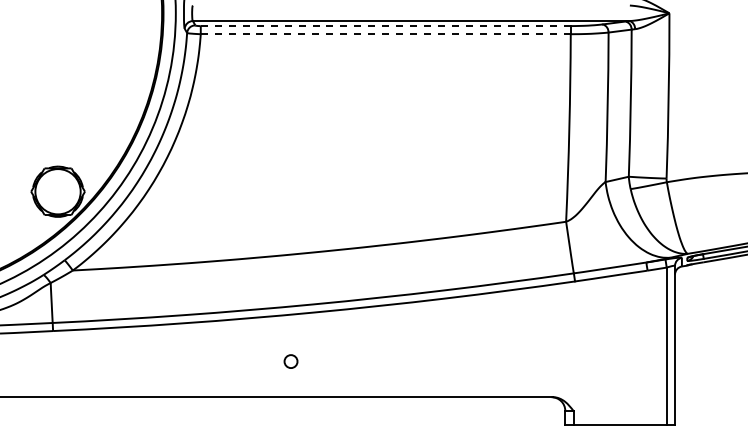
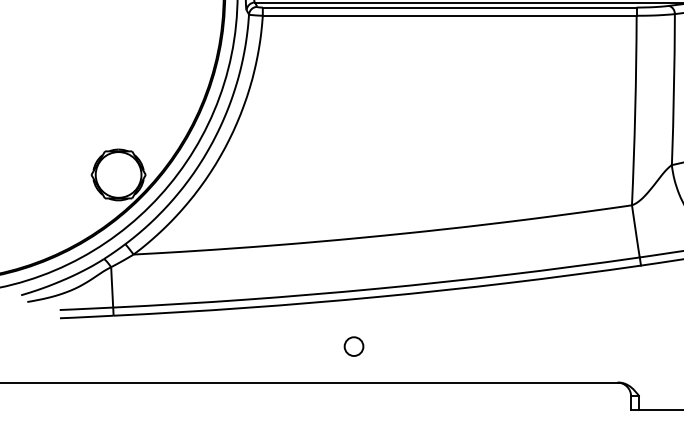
line: (385, 26) -> (449, 8), dashed -> solid
line: (385, 34) -> (449, 16), dashed -> solid
circle: (290, 361) -> (353, 346), size x1.43

